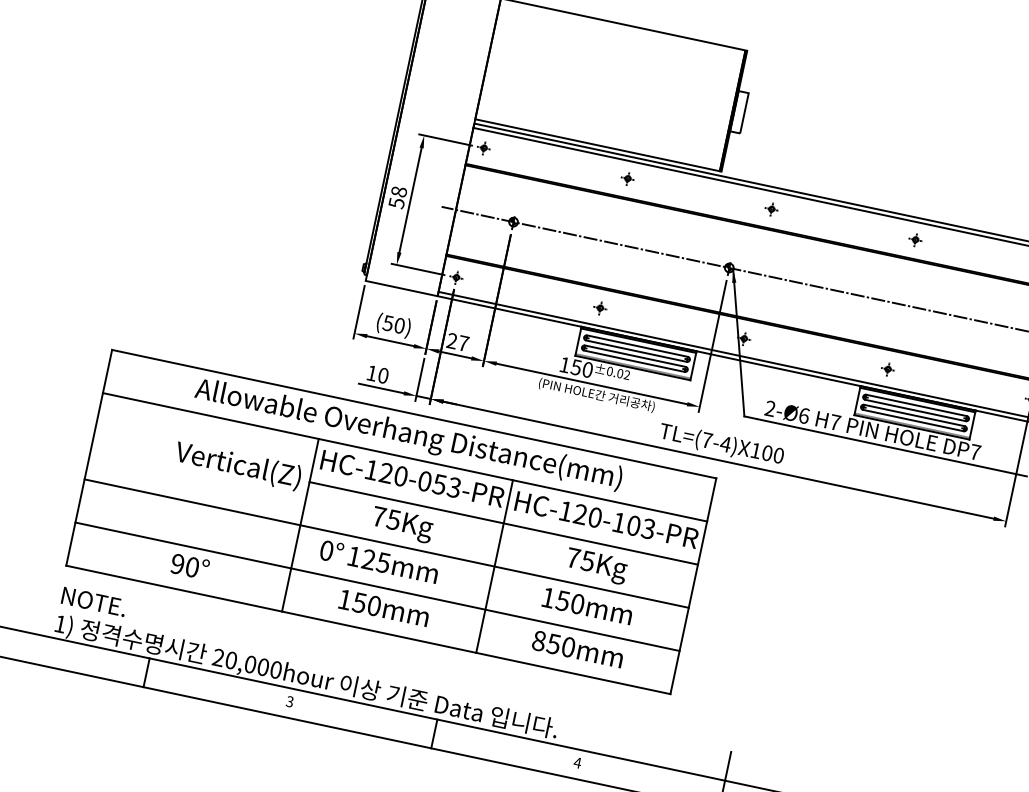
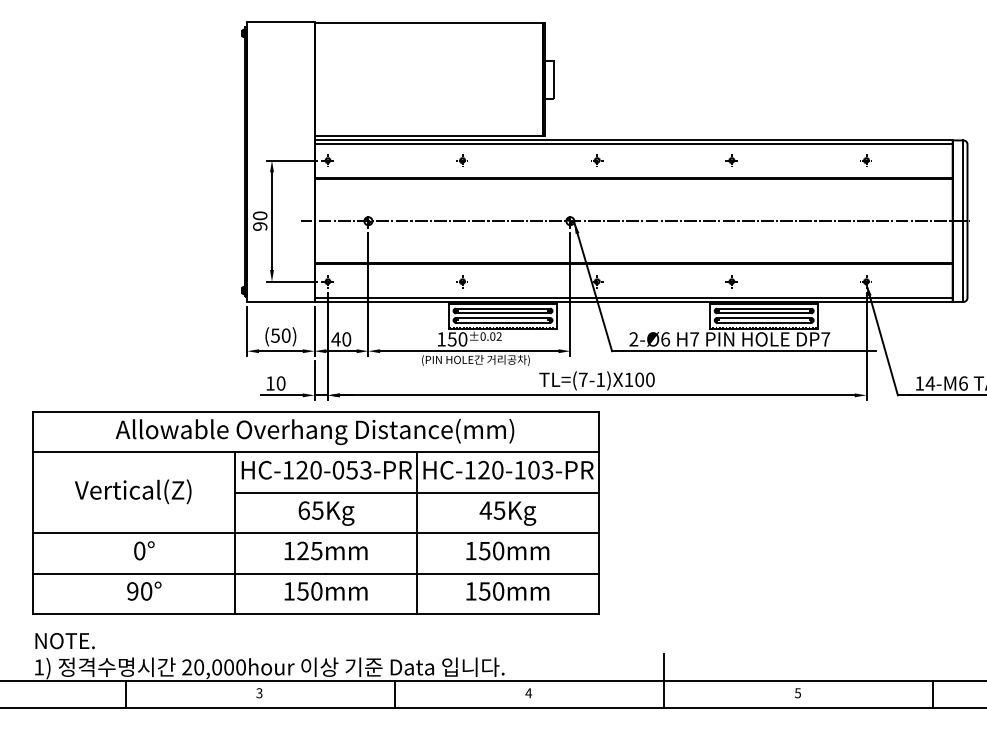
text: (398, 197) -> (260, 221), 58 -> 90
text: (457, 342) -> (341, 339), 27 -> 40
text: (725, 443) -> (600, 379), TL=(7-4)X100 -> TL=(7-1)X100
text: (238, 465) -> (133, 491), moved
text: (378, 516) -> (303, 510), 75Kg -> 65Kg
text: (332, 551) -> (144, 550), moved
text: (572, 557) -> (485, 510), 75Kg -> 45Kg
text: (538, 640) -> (470, 591), 850mm -> 150mm

